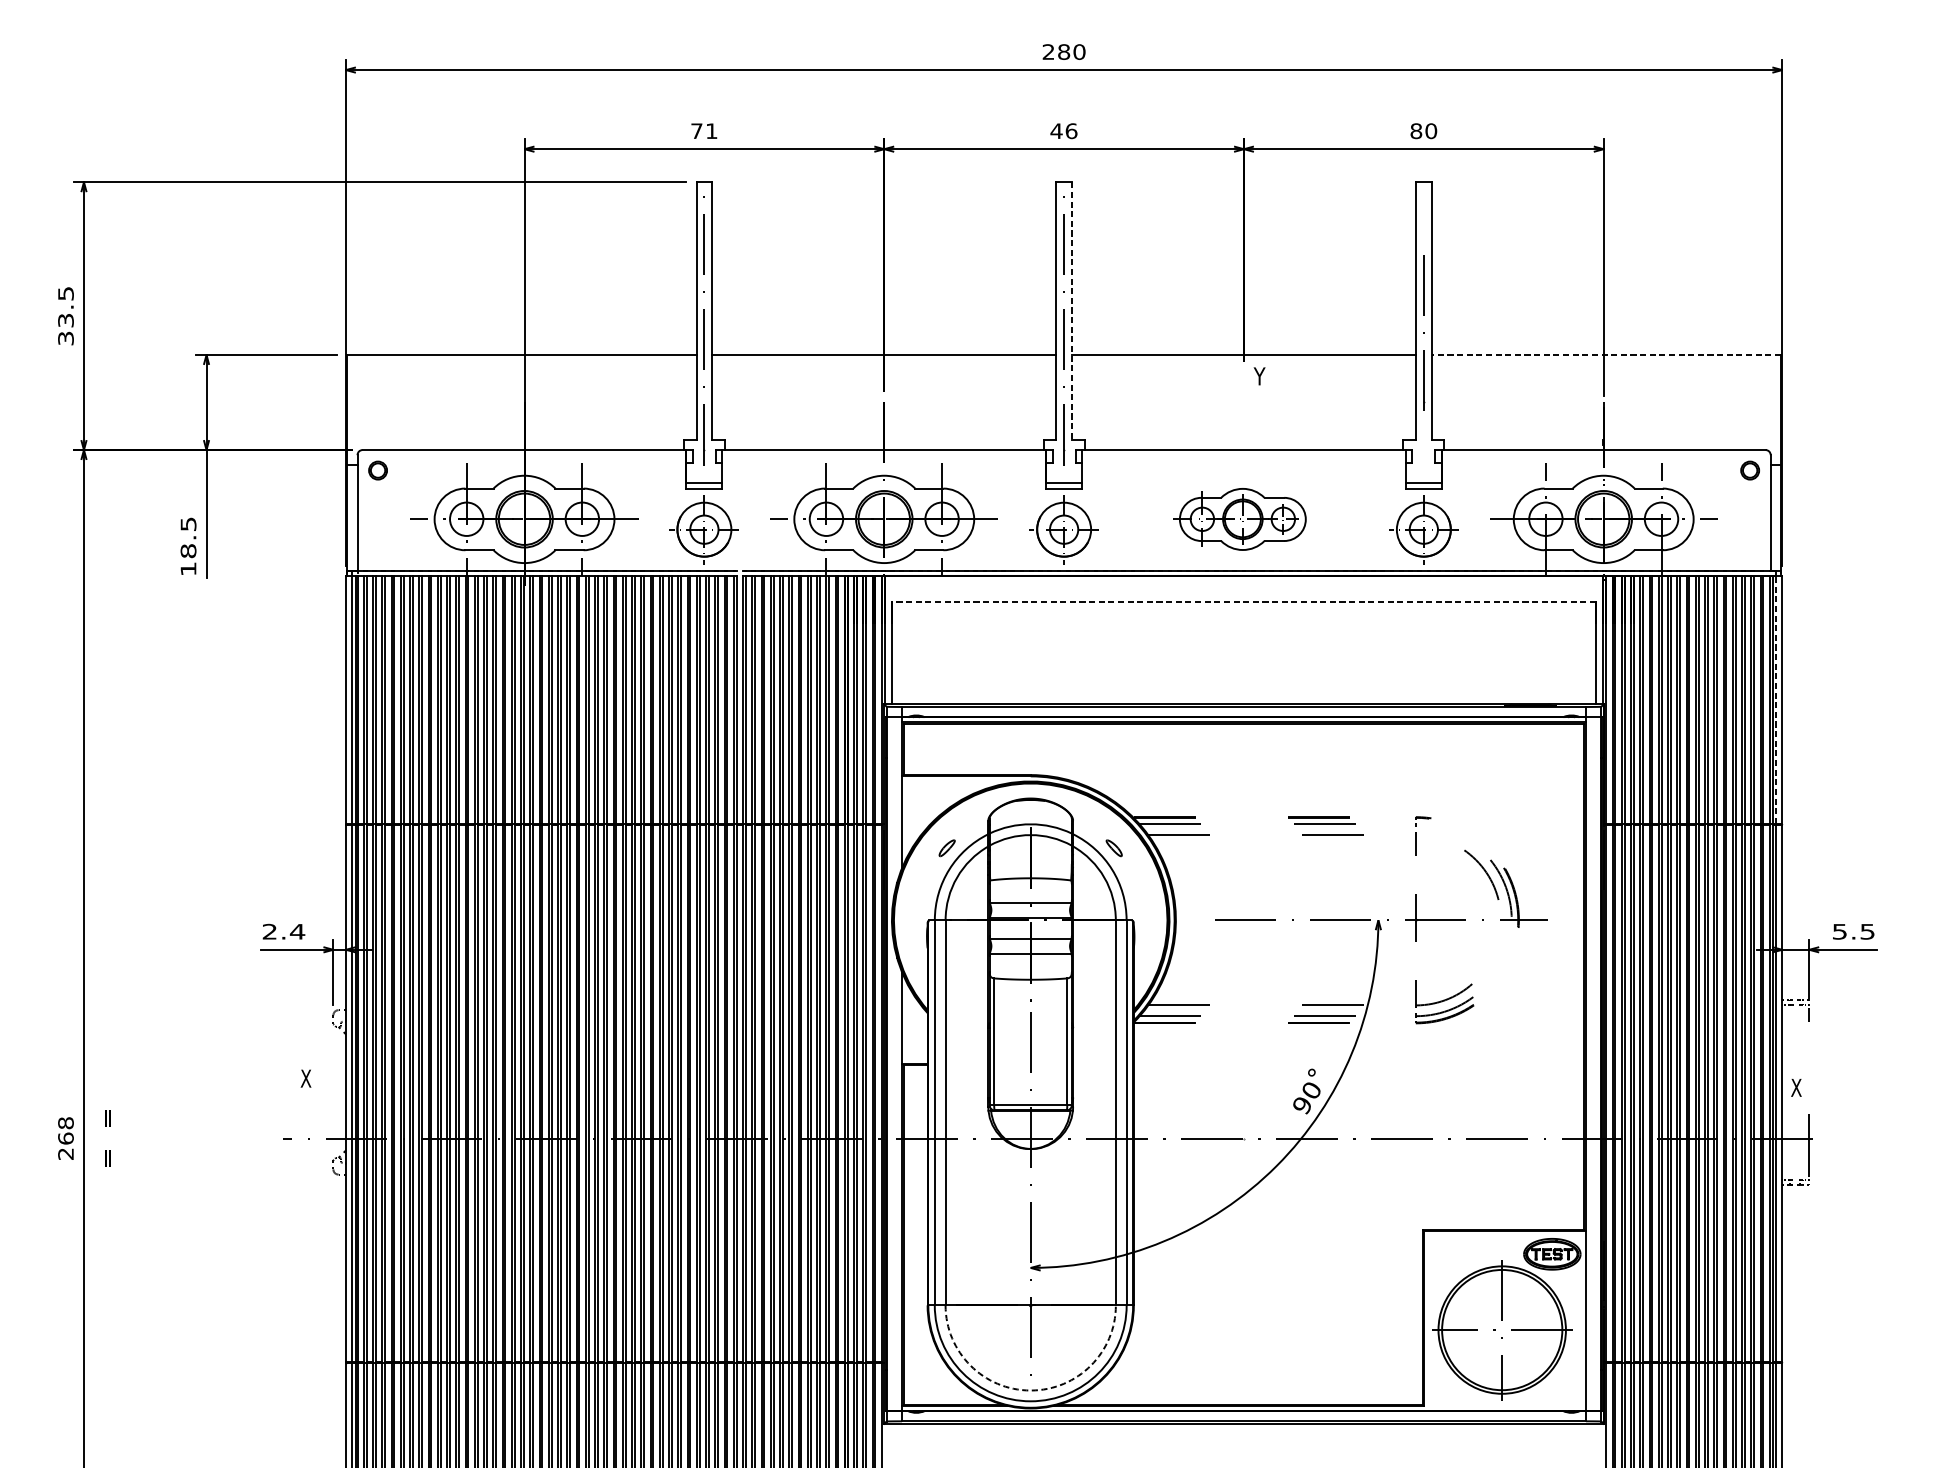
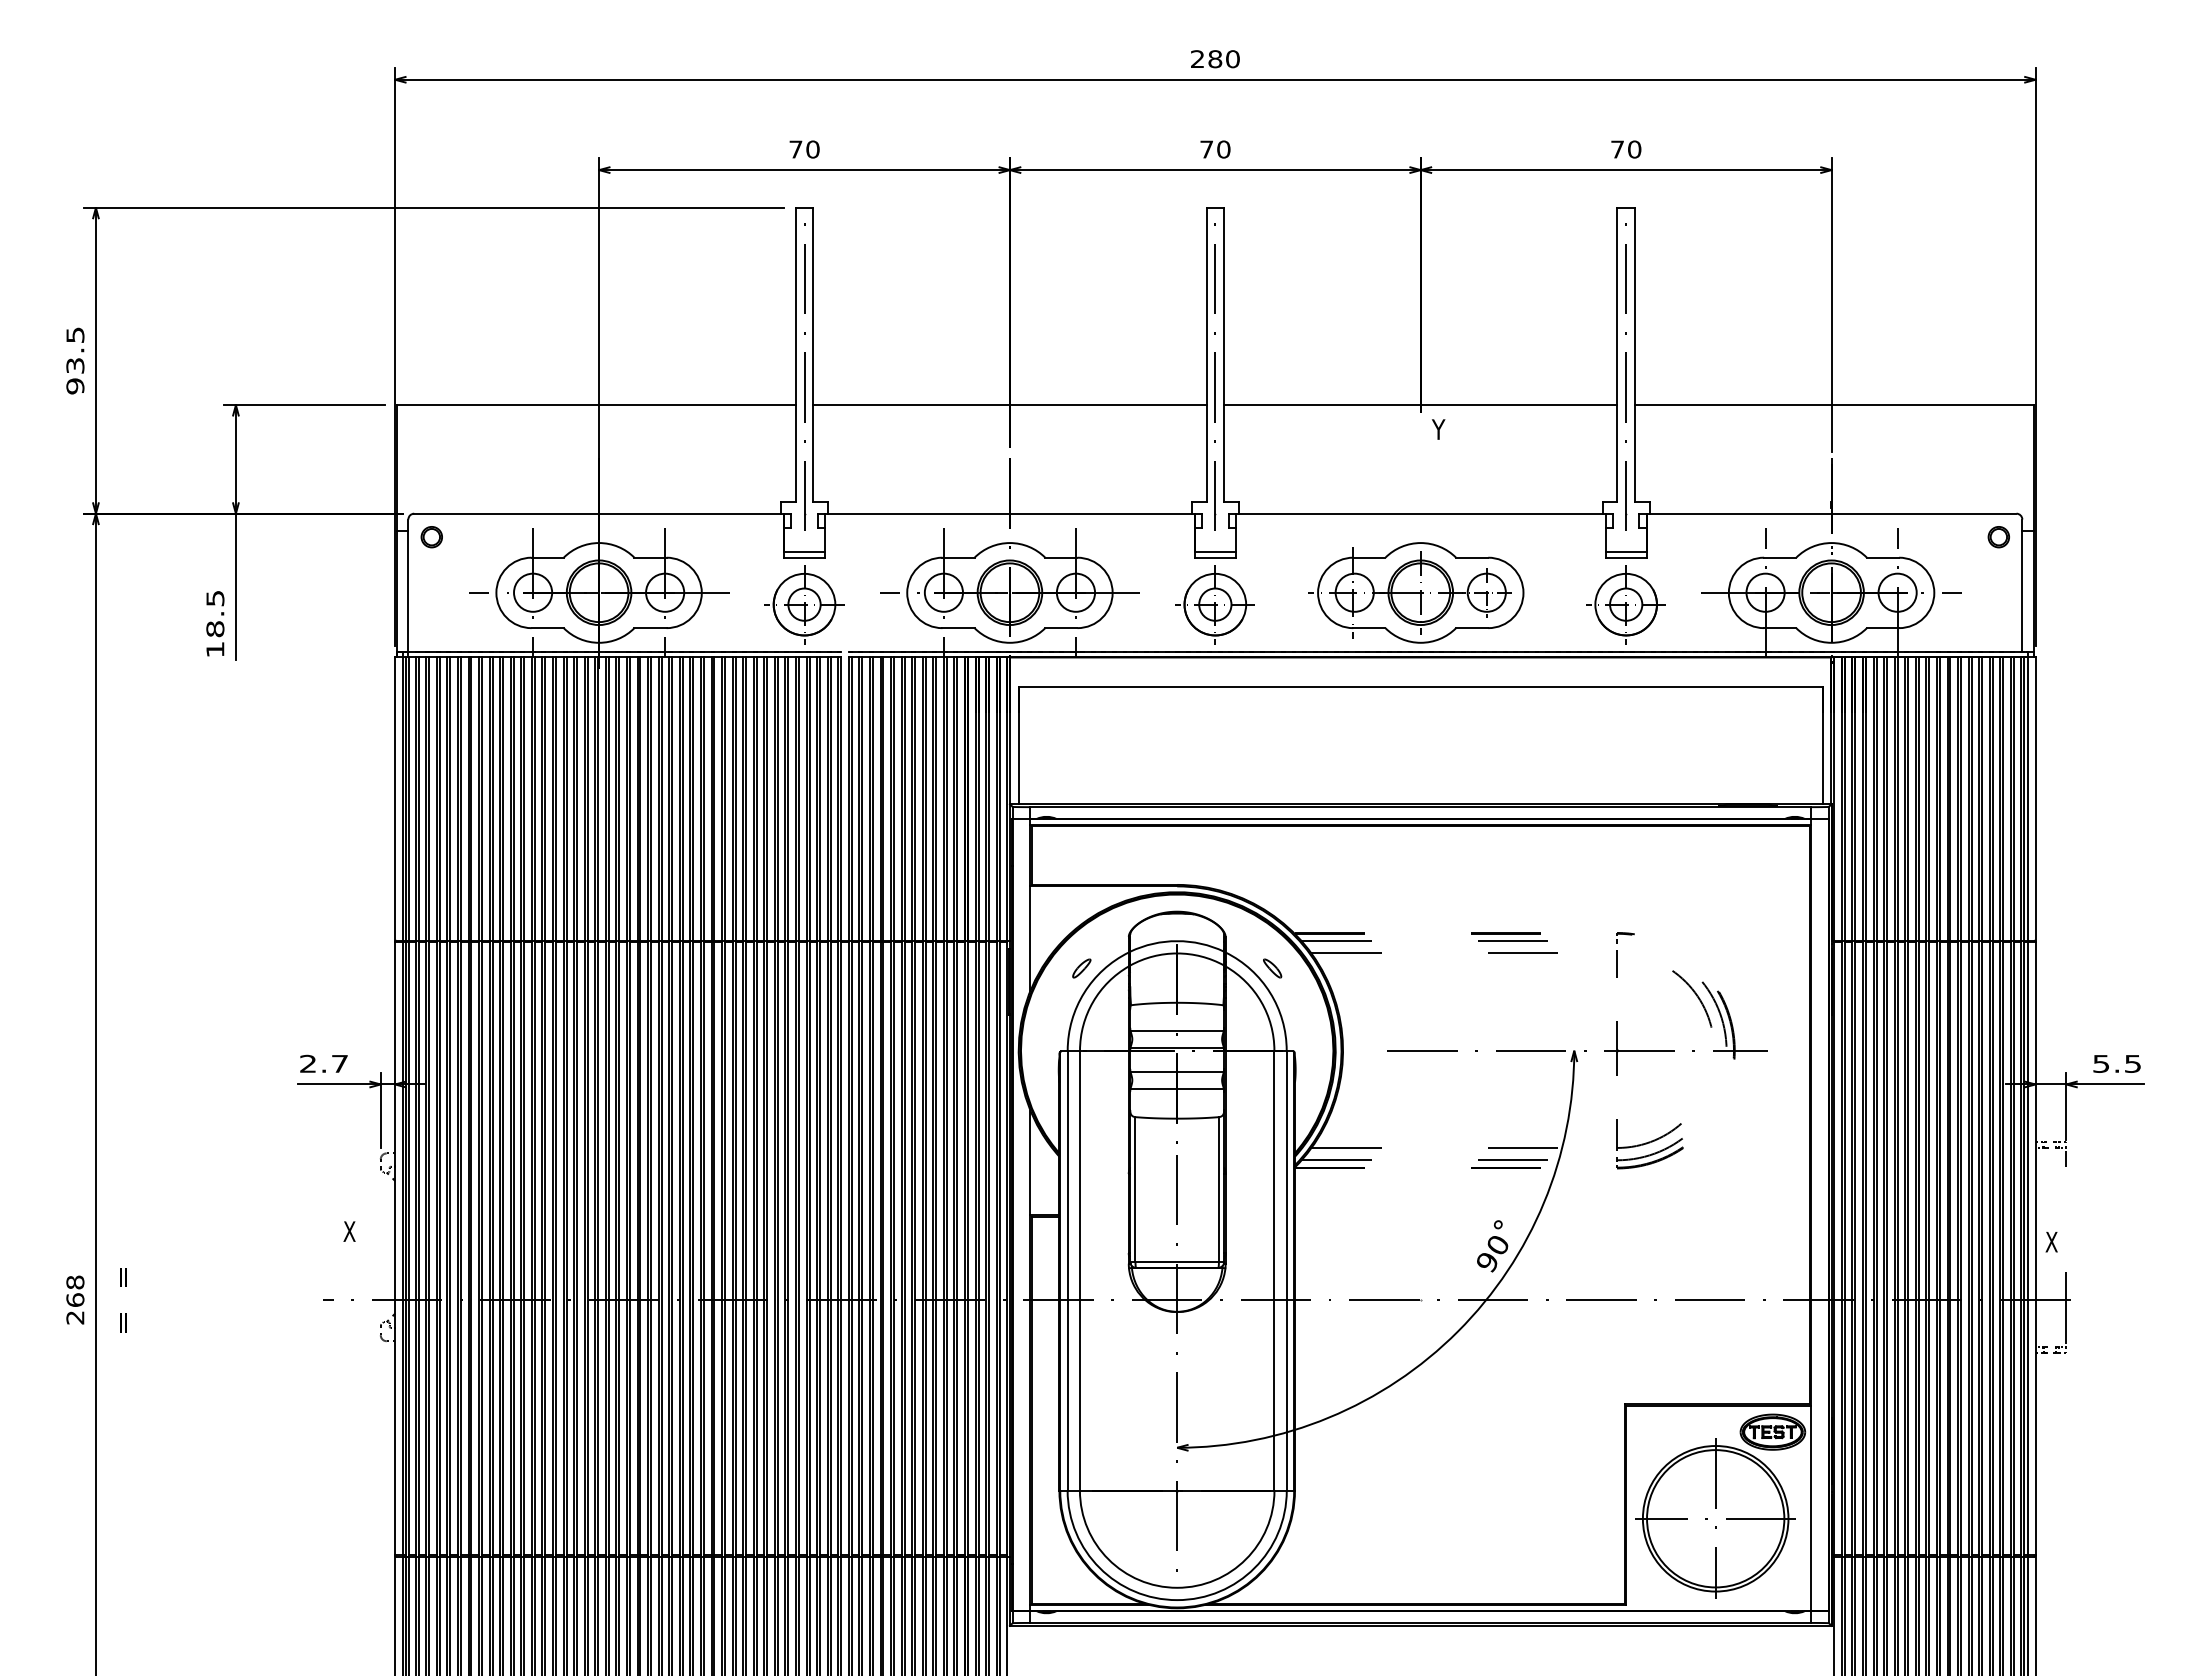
text: (711, 131) -> (812, 149), 71 -> 70
text: (1063, 131) -> (1214, 149), 46 -> 70
text: (1416, 131) -> (1617, 149), 80 -> 70
line: (1072, 311) -> (1224, 355), dashed -> solid
part: (1424, 329) -> (1626, 376), size x1.67
text: (66, 338) -> (75, 386), 33.5 -> 93.5
line: (1606, 355) -> (1834, 405), dashed -> solid
part: (1240, 519) -> (1416, 592), size x1.43
line: (1243, 601) -> (1420, 686), dashed -> solid
line: (1776, 700) -> (2028, 799), dashed -> solid
text: (297, 931) -> (339, 1063), 2.4 -> 2.7
arc: (1030, 1390) -> (1177, 1587), dashed -> solid

